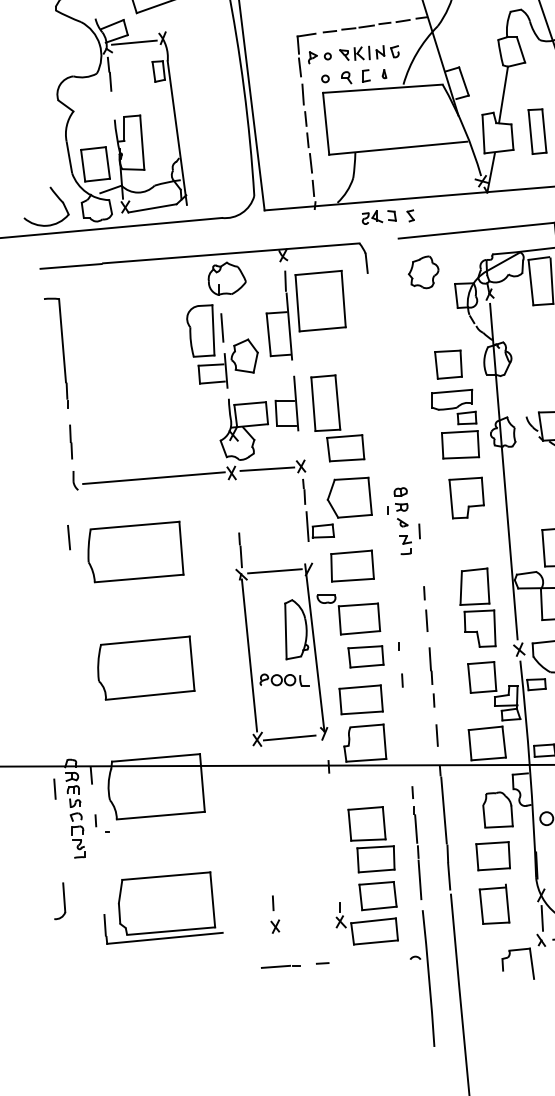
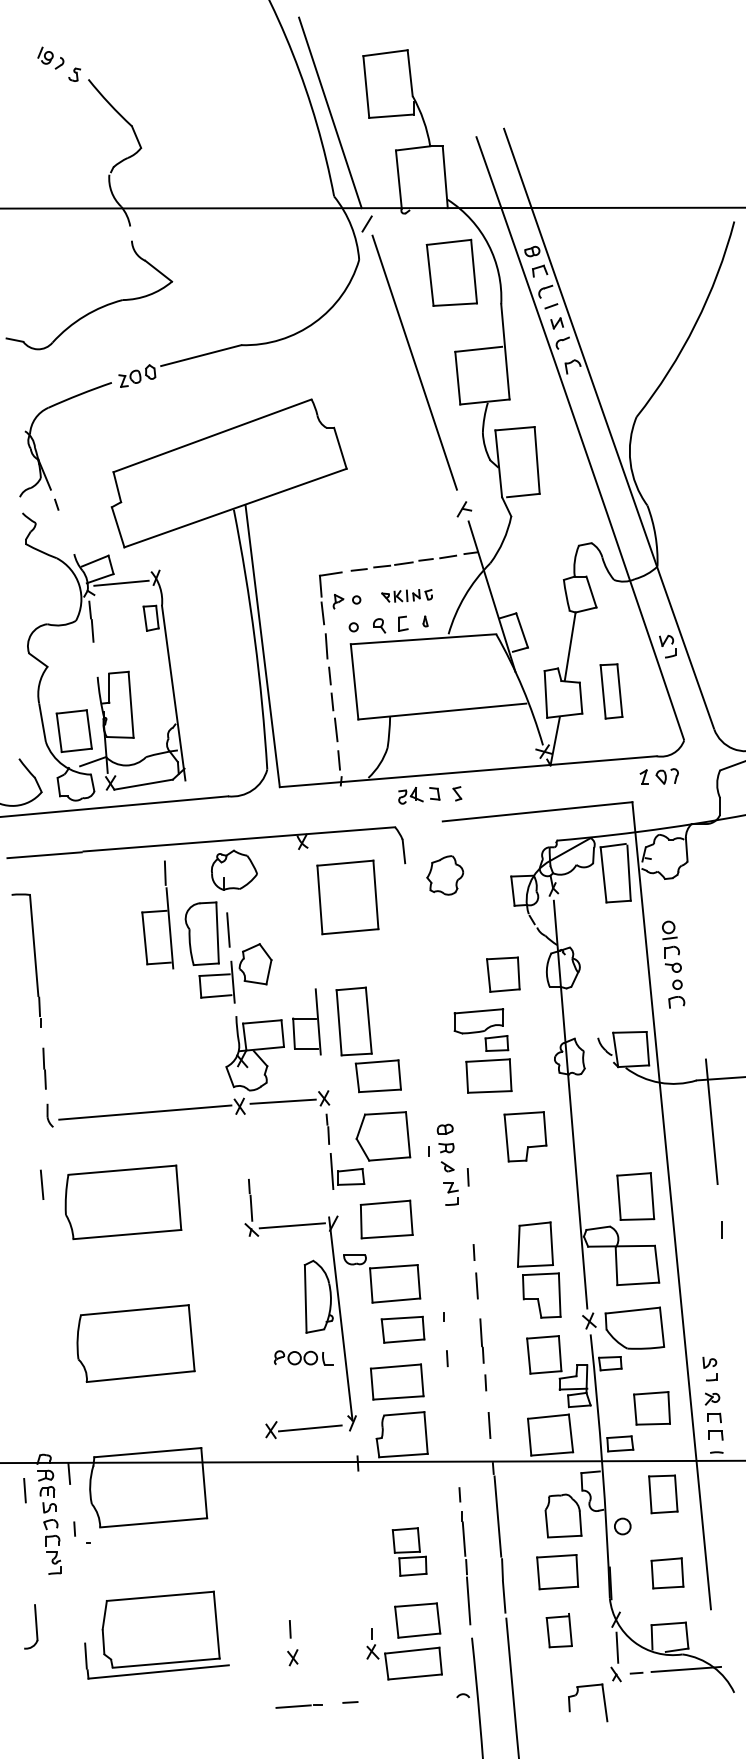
part: (368, 52) -> (406, 595), size x0.7
part: (423, 272) -> (445, 875), moved
part: (279, 315) -> (157, 914), moved
part: (455, 423) -> (482, 1050), moved
line: (249, 654) -> (261, 1327), removed
part: (371, 839) -> (409, 1551), size x0.6
part: (494, 904) -> (559, 1630), size x0.7

